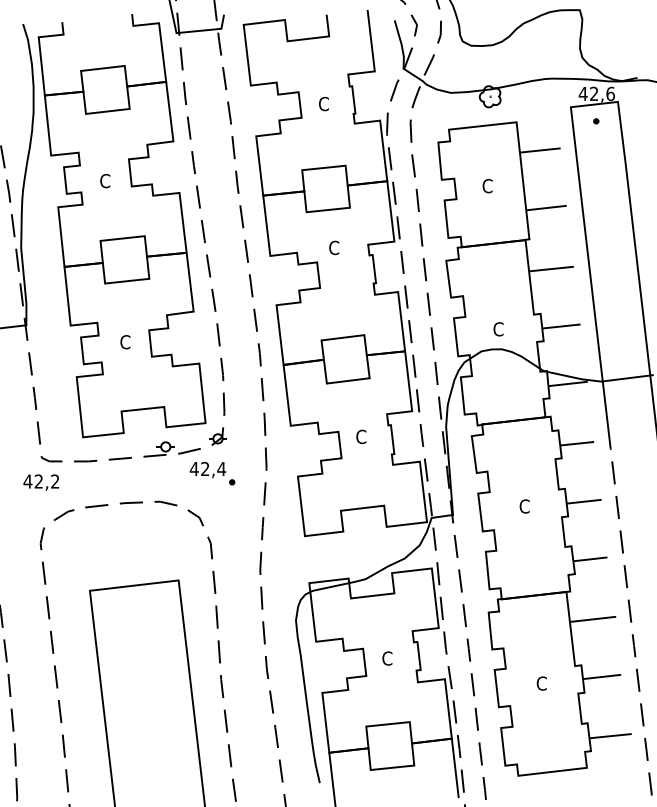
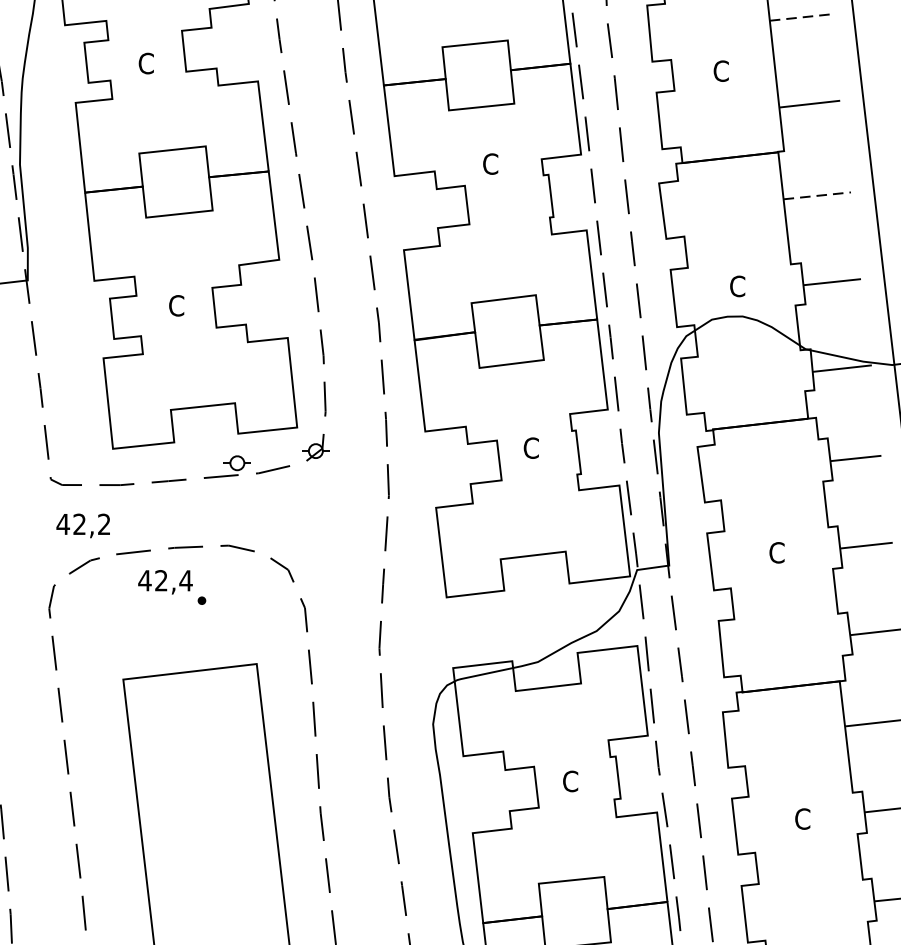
line: (540, 150) -> (800, 17), solid -> dashed
line: (551, 269) -> (817, 196), solid -> dashed
part: (212, 473) -> (172, 587), moved
text: (40, 482) -> (82, 525), moved

